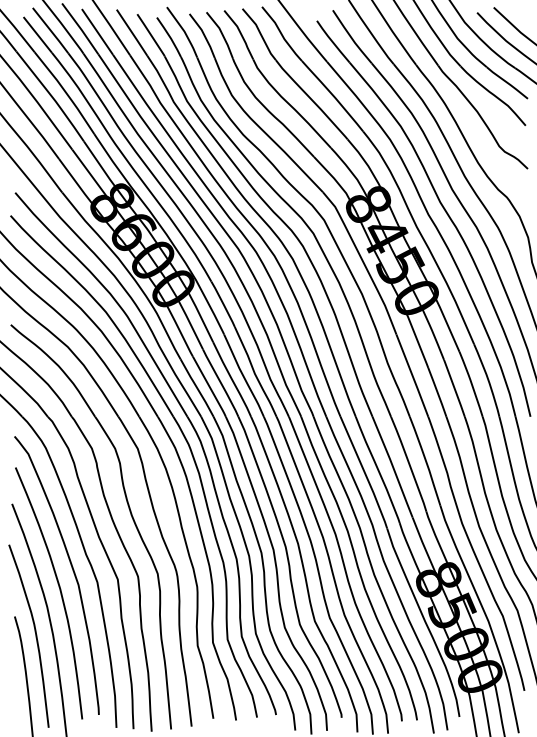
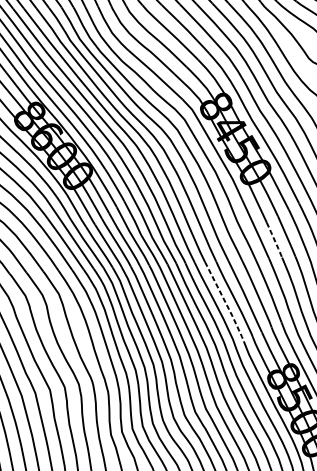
line: (437, 392) -> (274, 240), solid -> dashed
line: (365, 473) -> (225, 302), solid -> dashed

